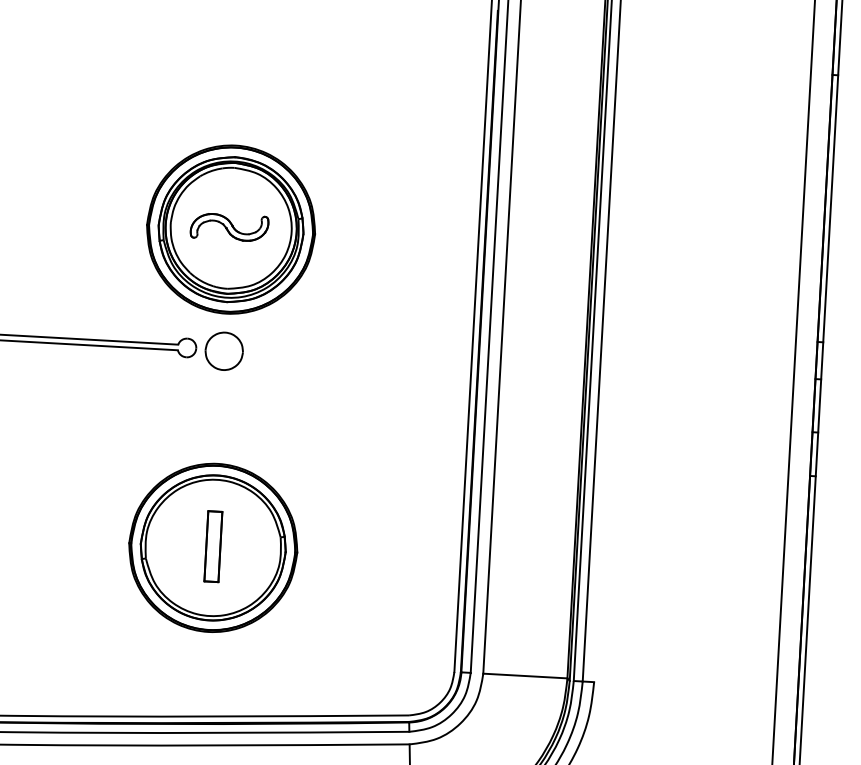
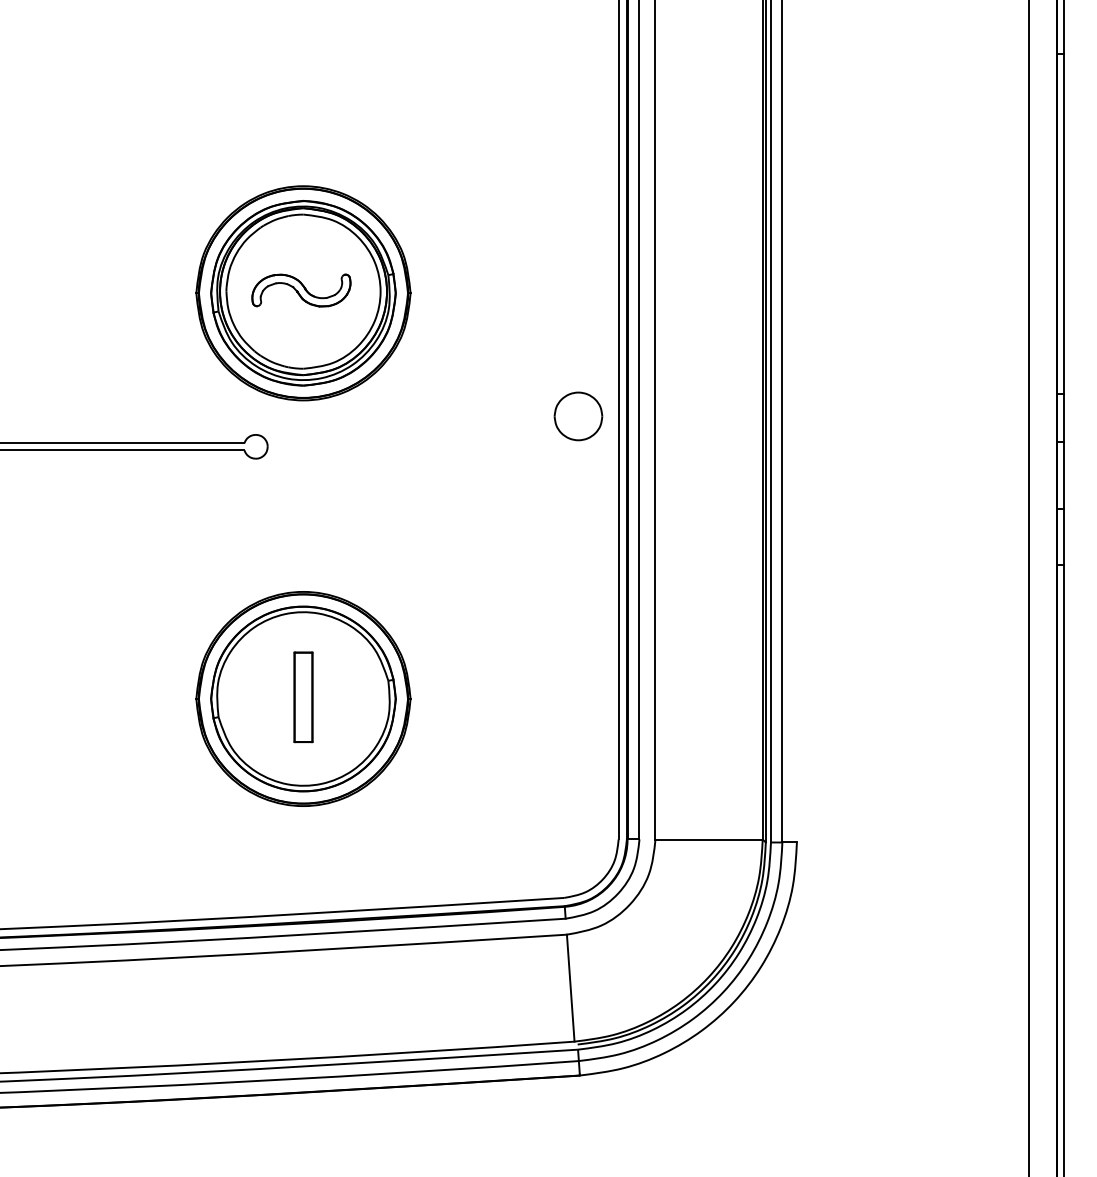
part: (224, 351) -> (578, 416), moved

